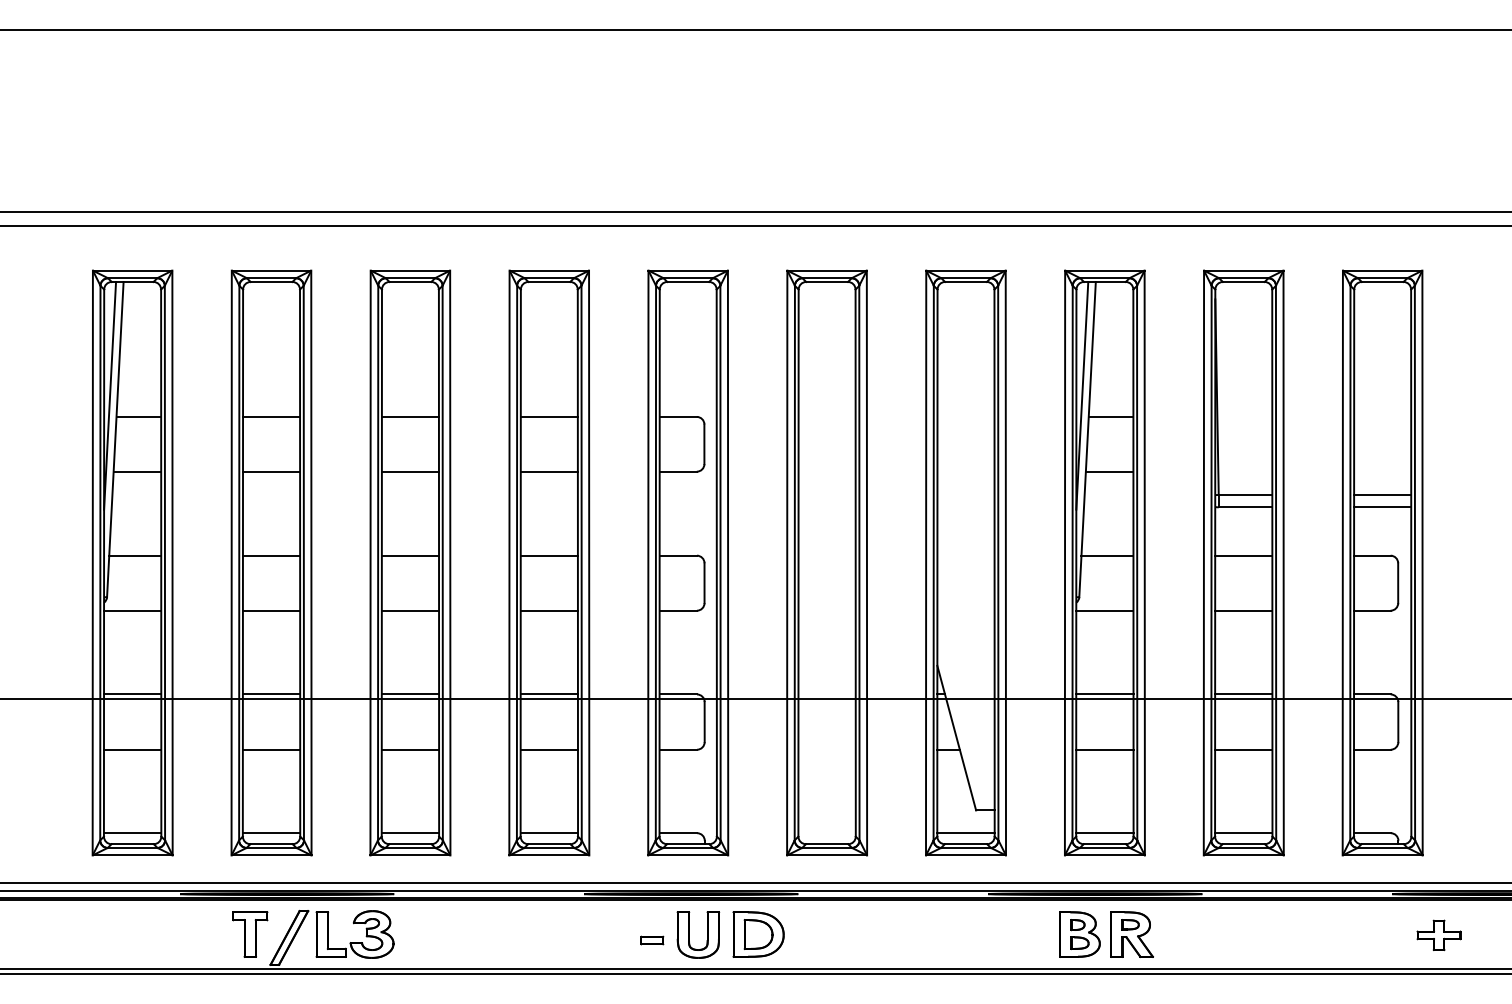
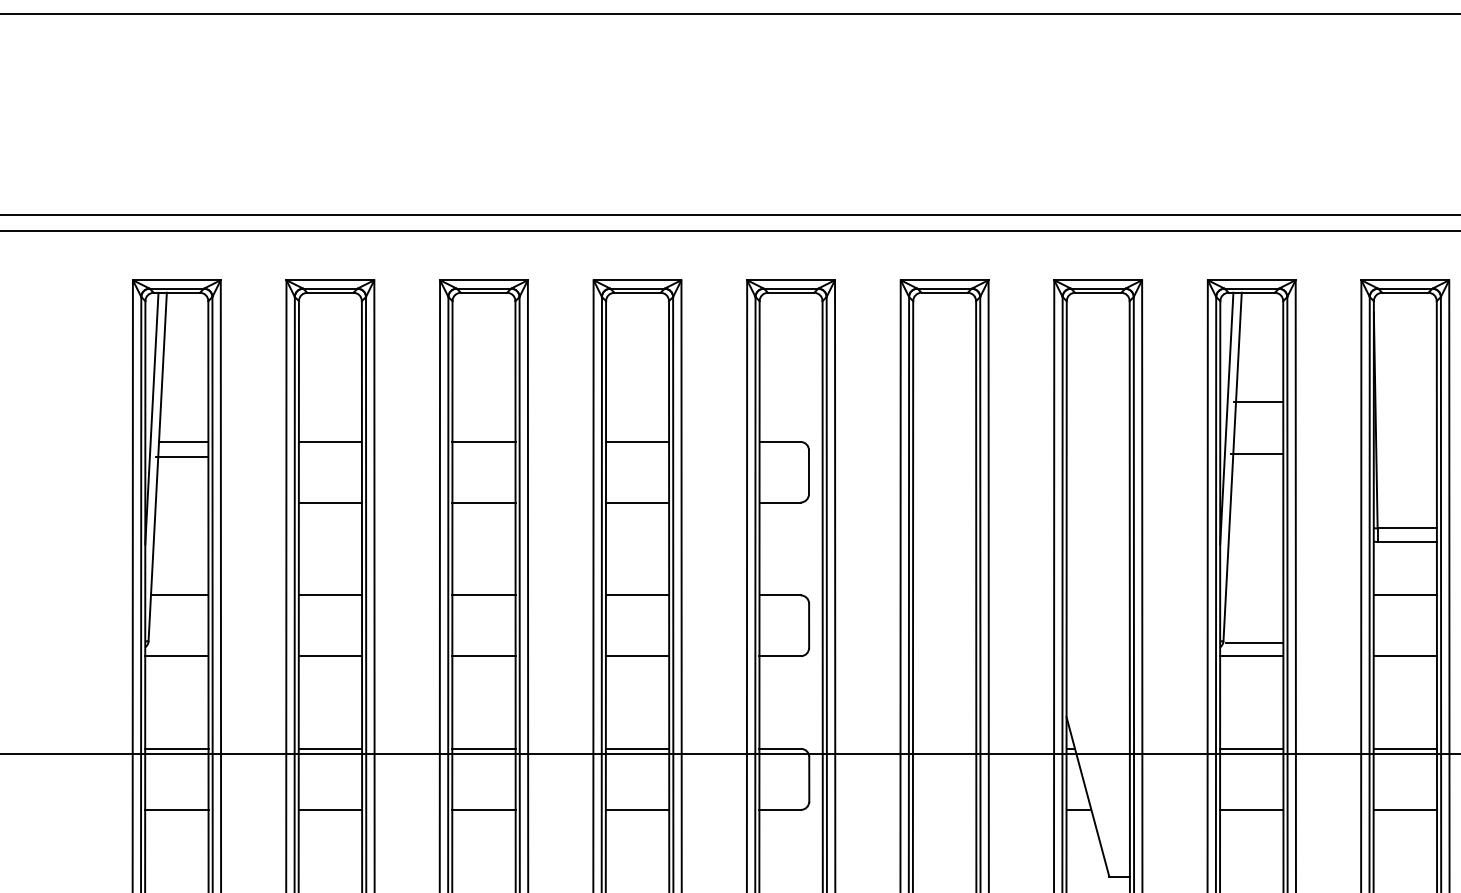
line: (1110, 416) -> (1257, 401), moved
line: (137, 471) -> (182, 456), moved
line: (1109, 471) -> (1256, 453), moved
line: (1107, 555) -> (1254, 642), moved

